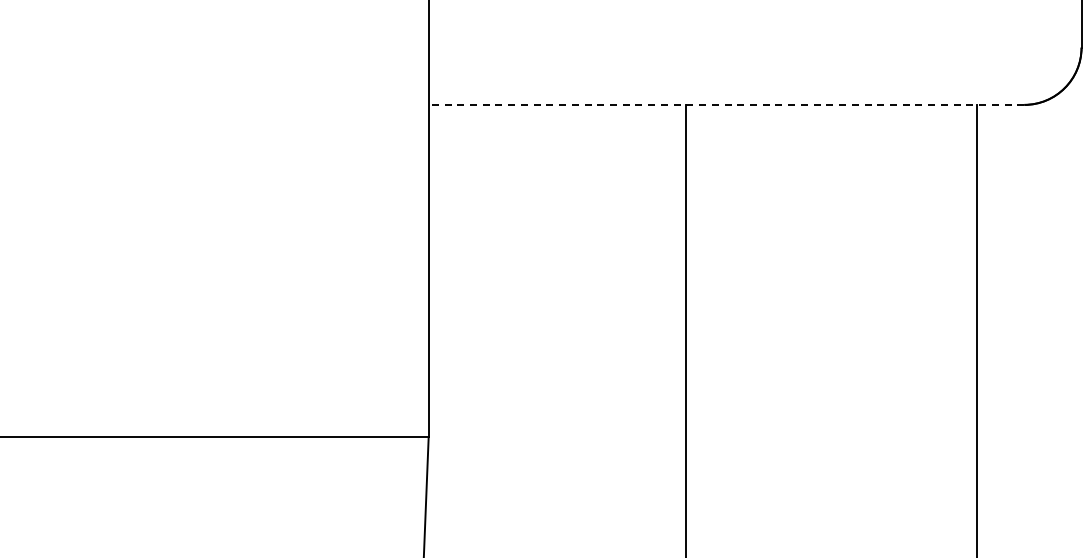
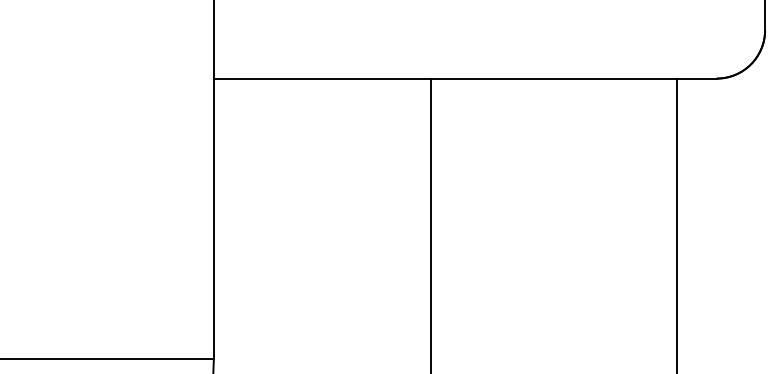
line: (726, 104) -> (465, 78), dashed -> solid

